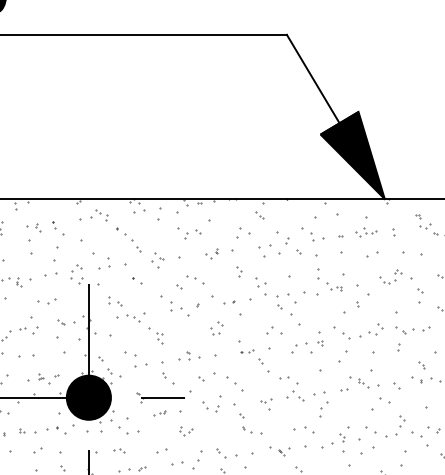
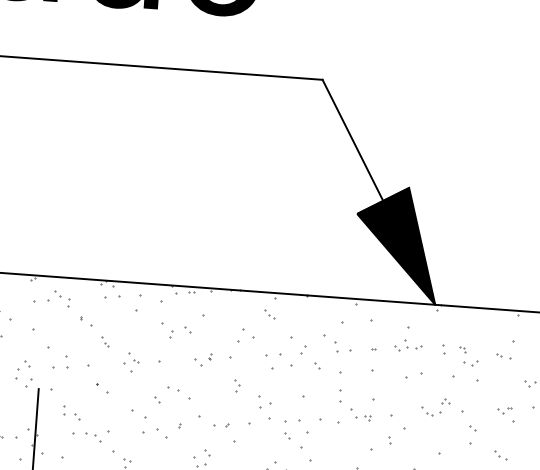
part: (423, 221) -> (469, 356), moved
part: (136, 245) -> (104, 341), size x0.6
part: (171, 306) -> (145, 425), size x1.6

